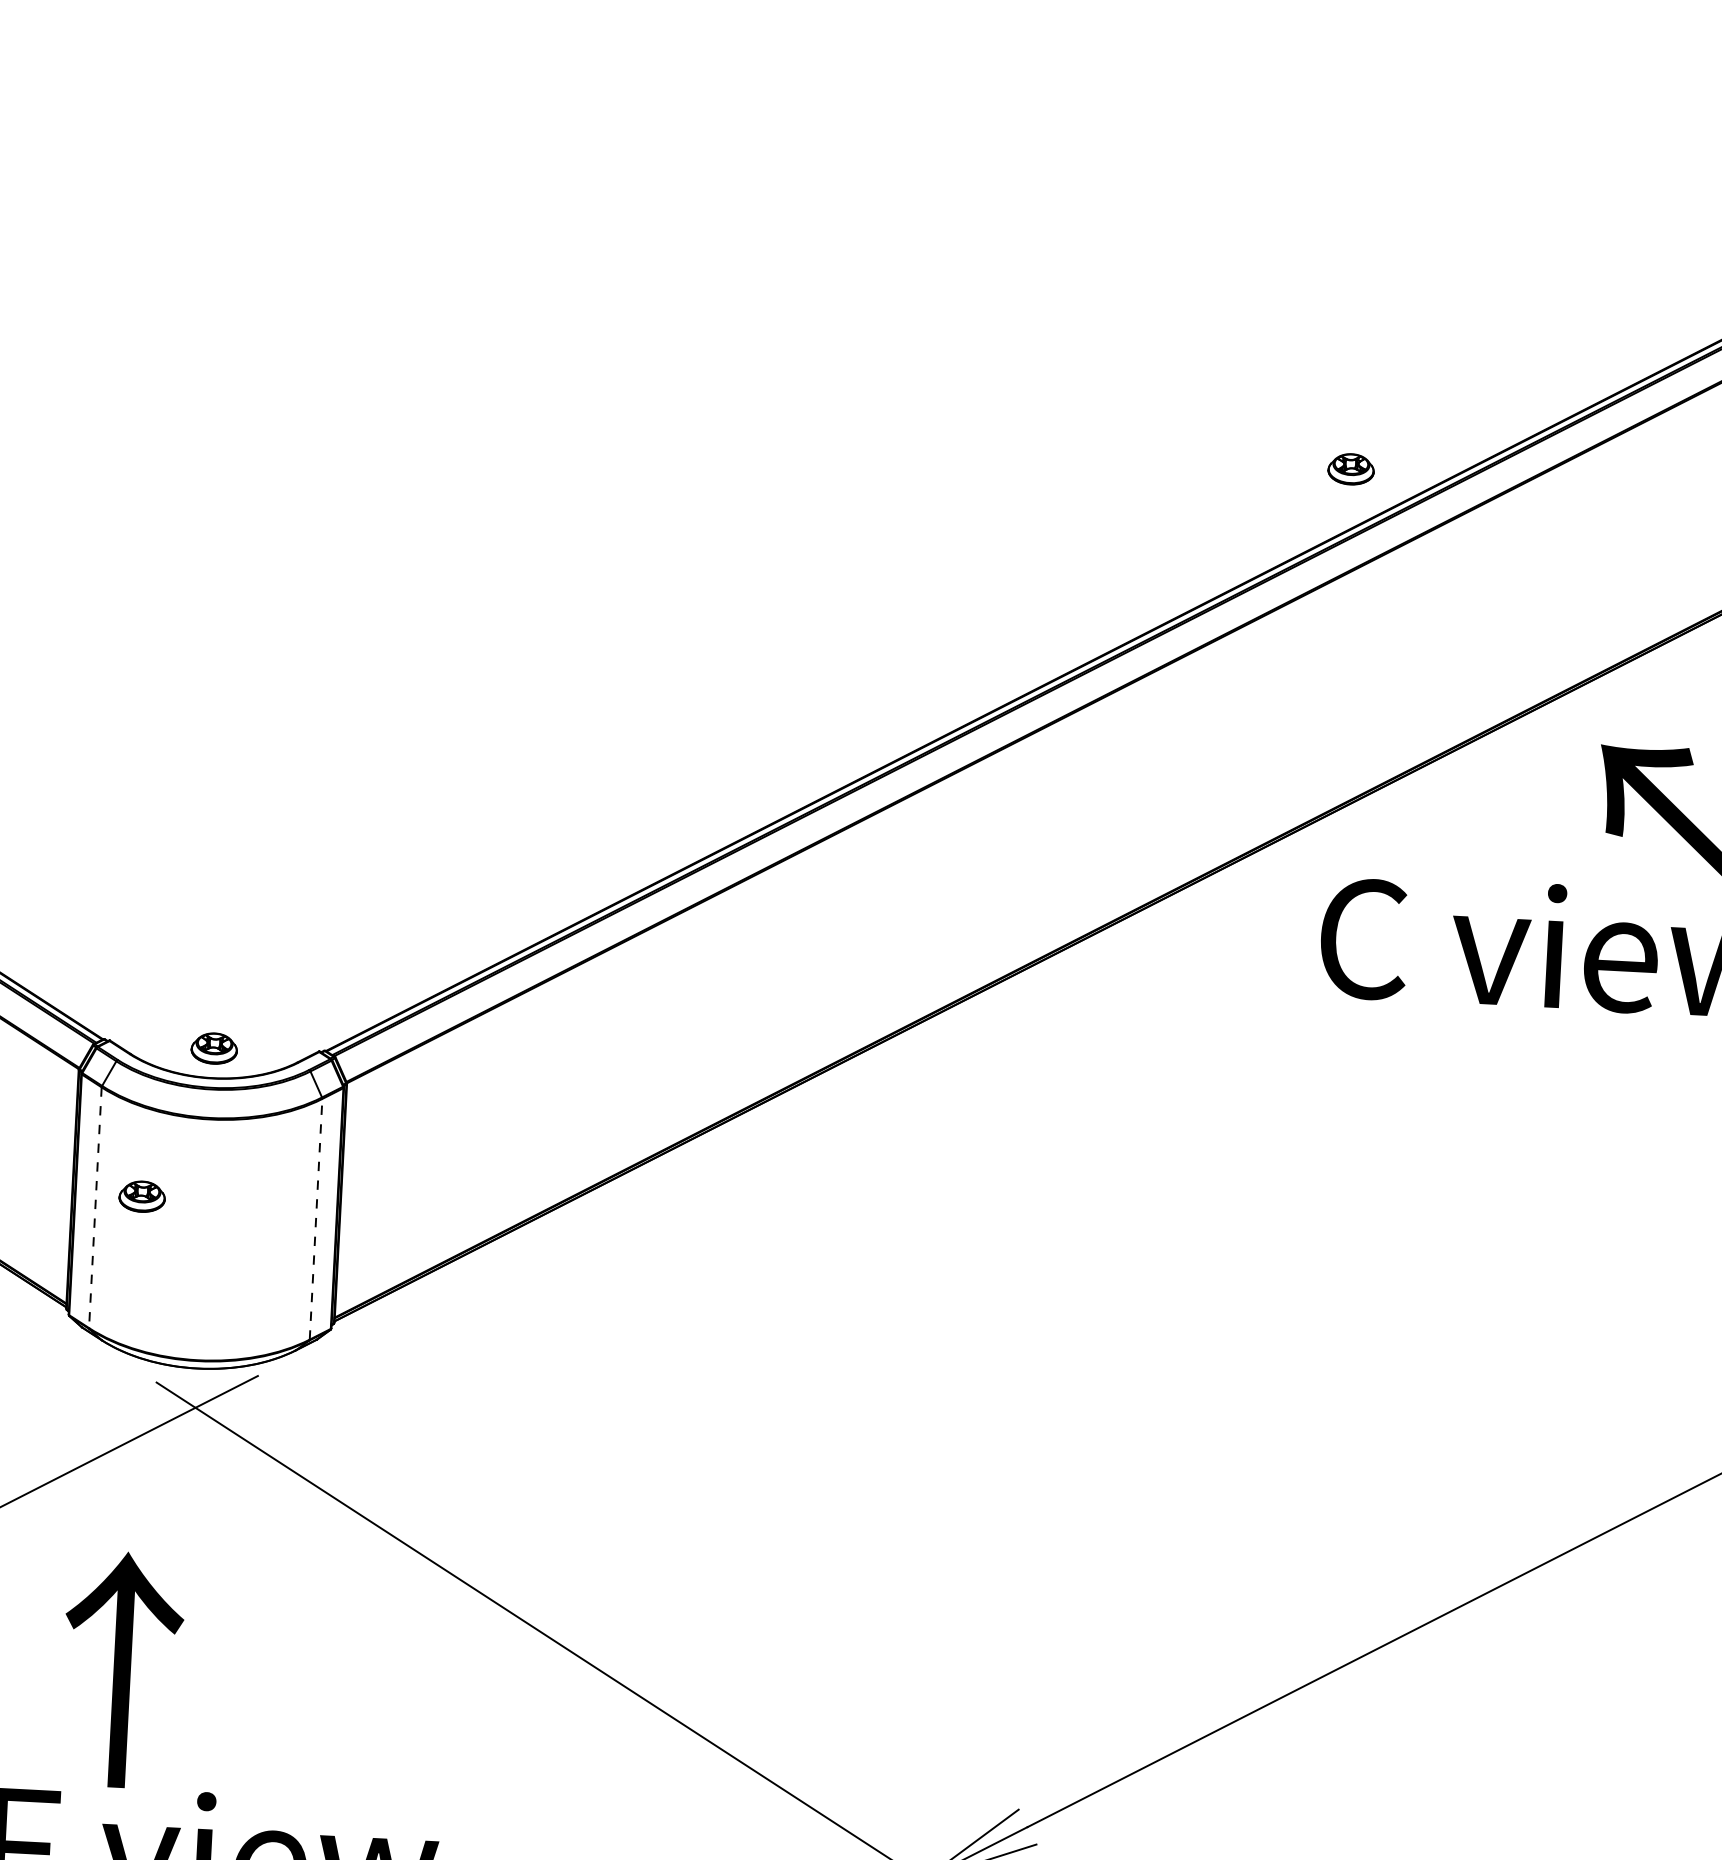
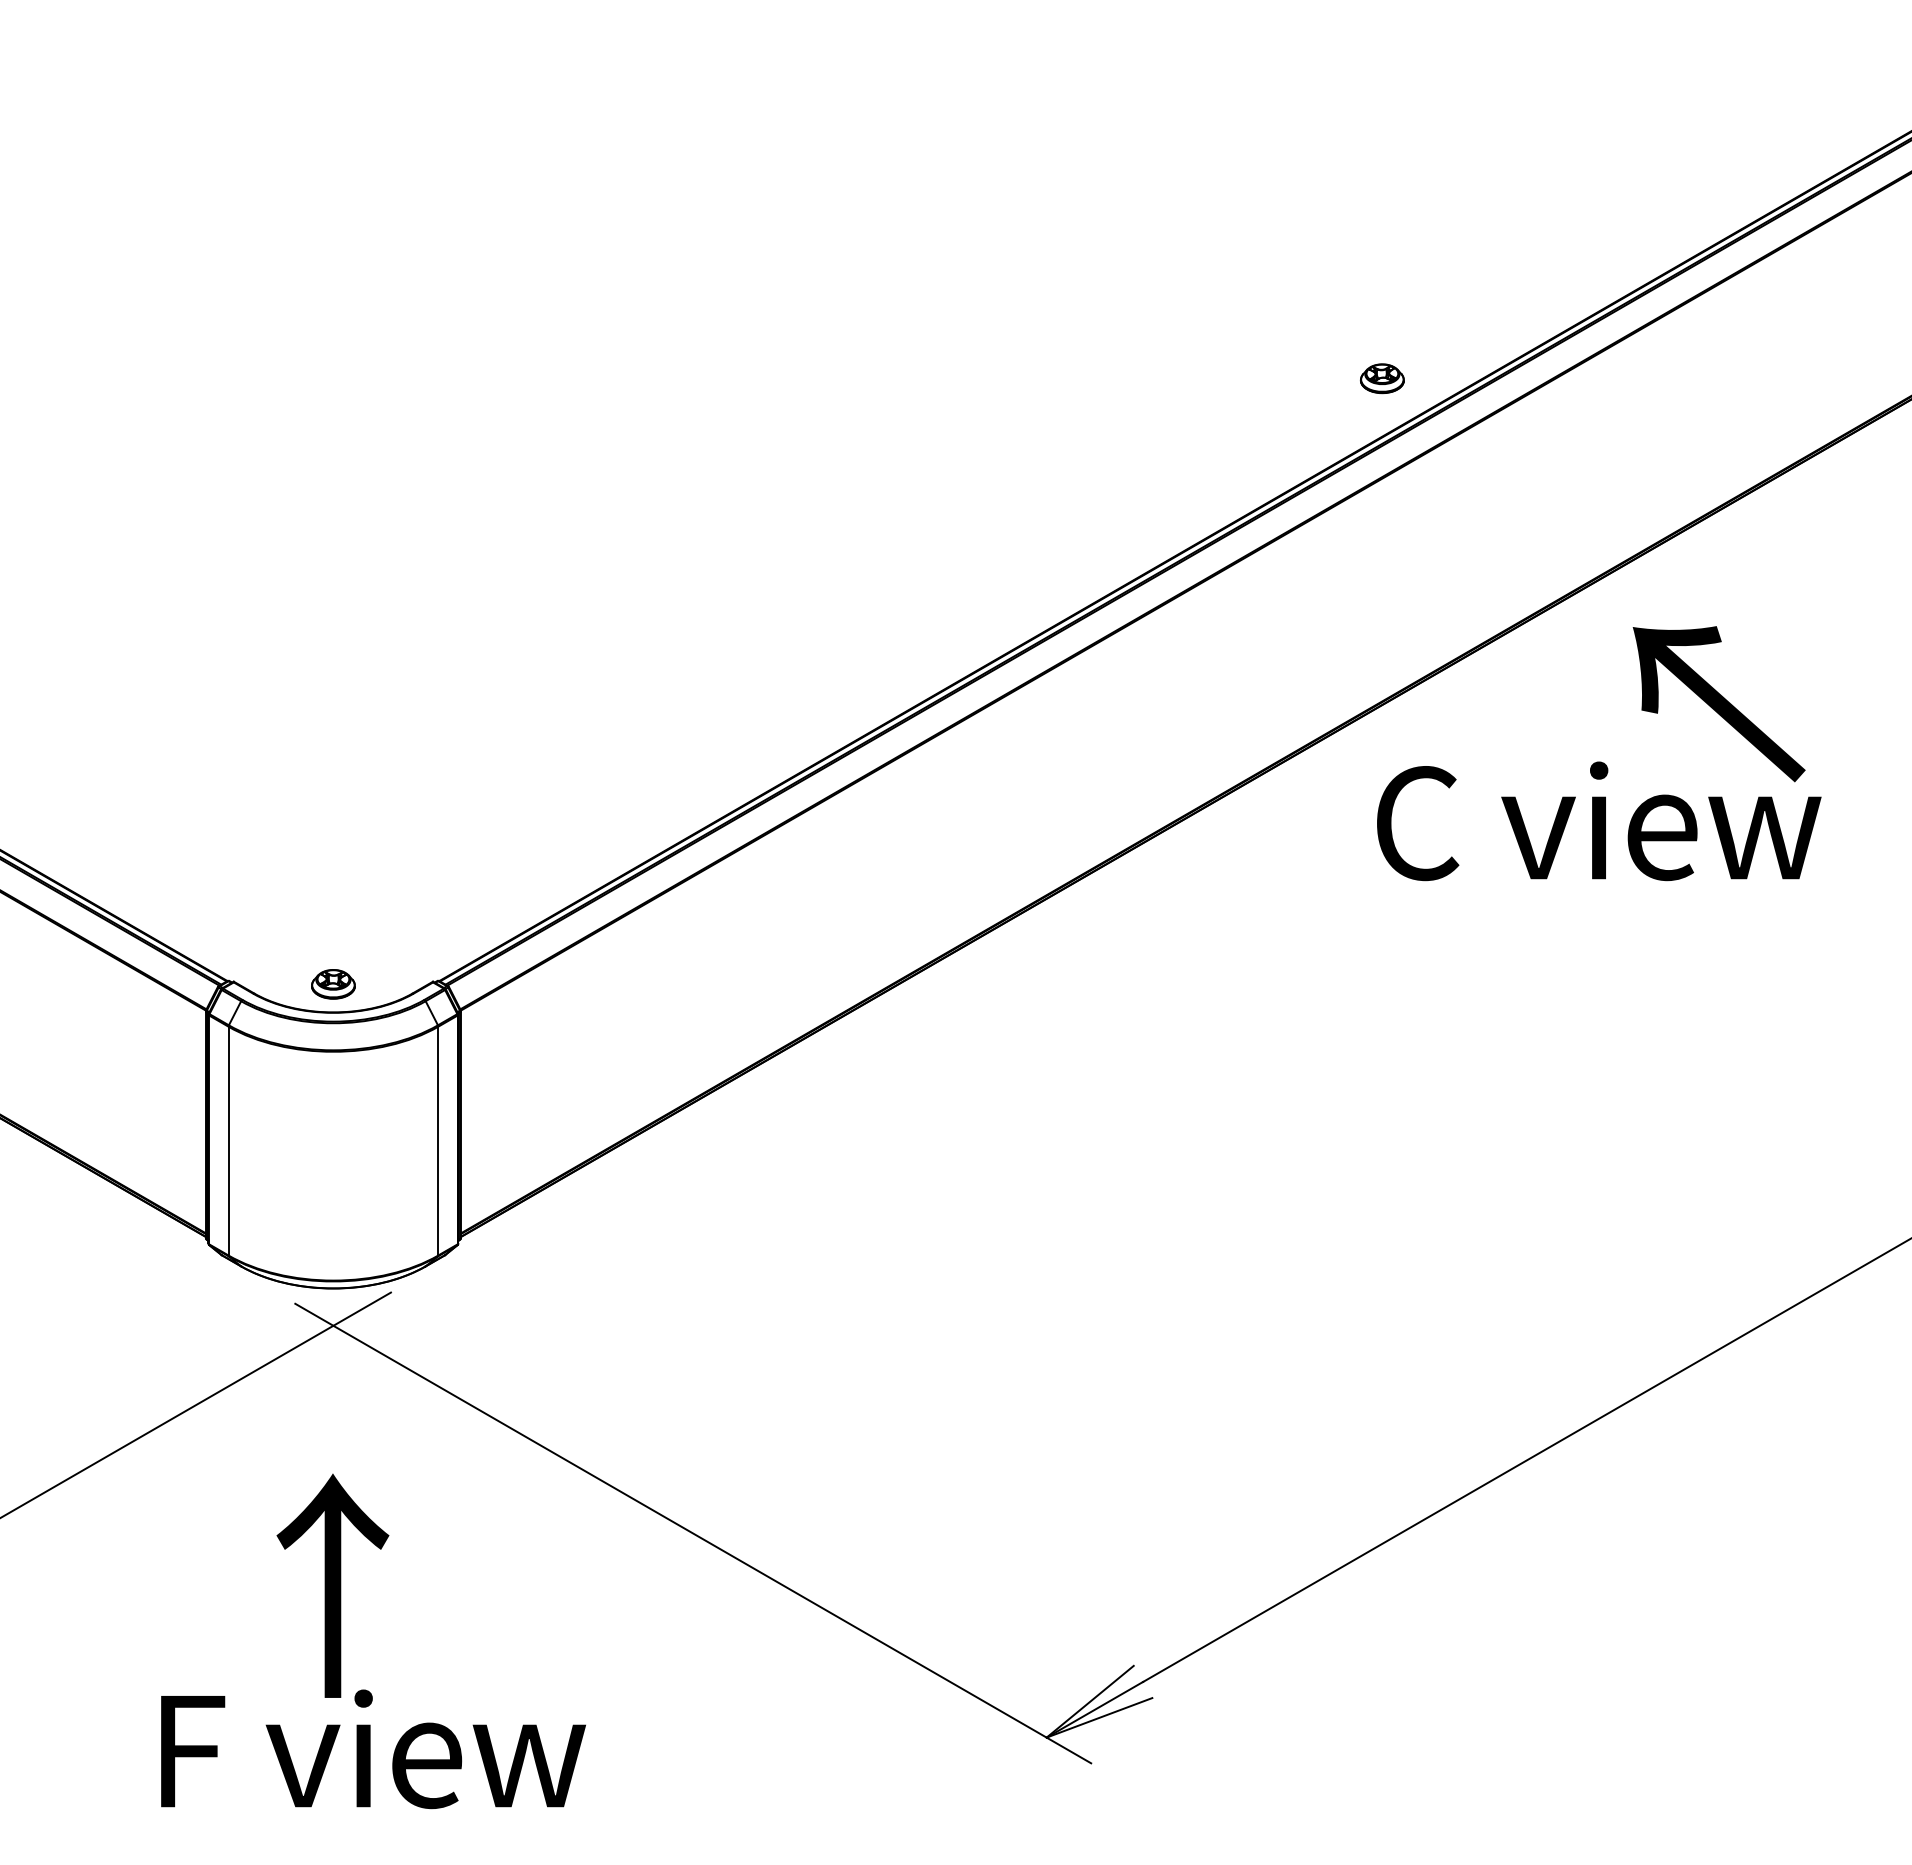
part: (142, 1196) -> (272, 1128), removed
line: (95, 1208) -> (228, 1141), dashed -> solid
line: (316, 1218) -> (438, 1140), dashed -> solid
text: (121, 1669) -> (332, 1585), moved

